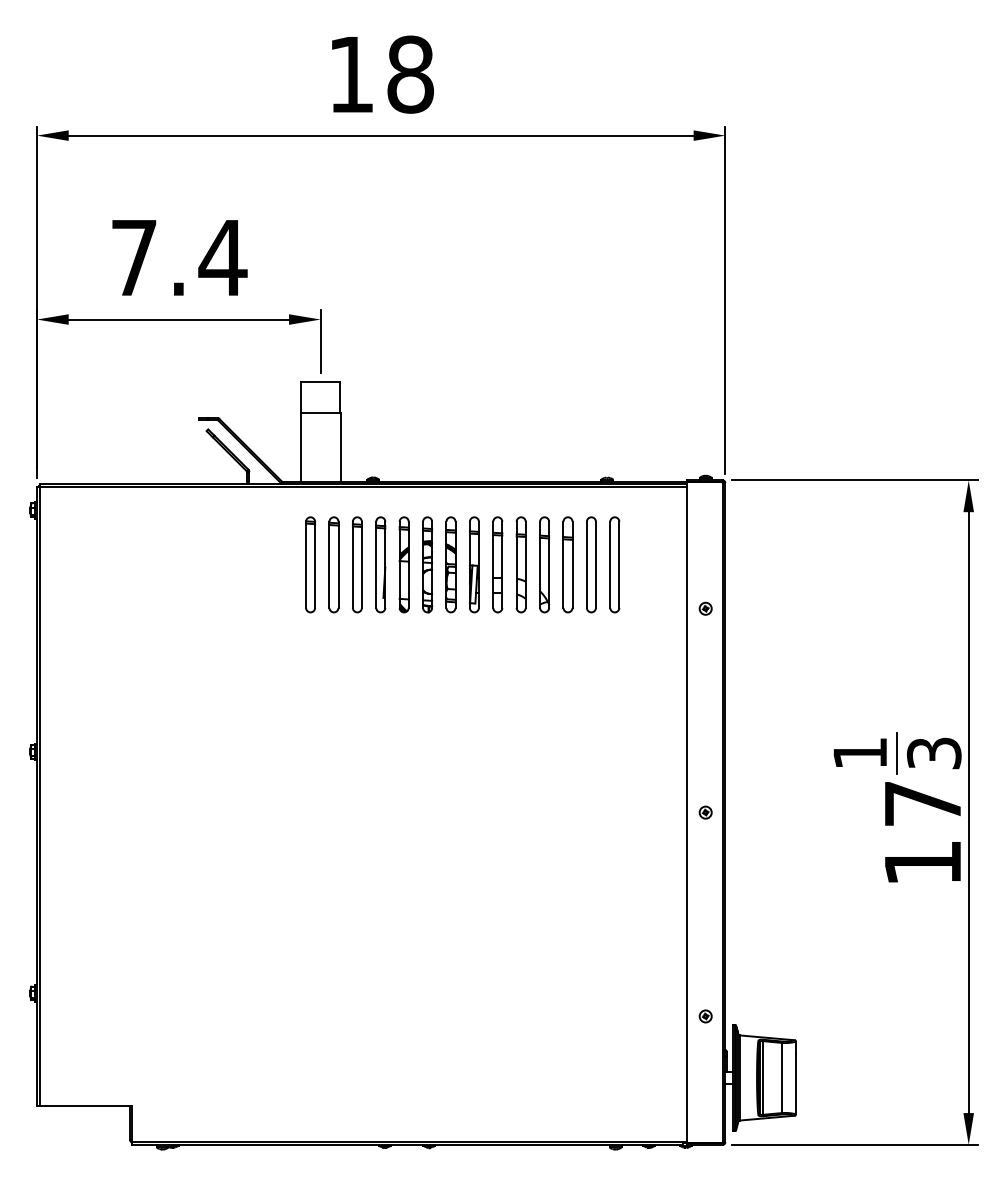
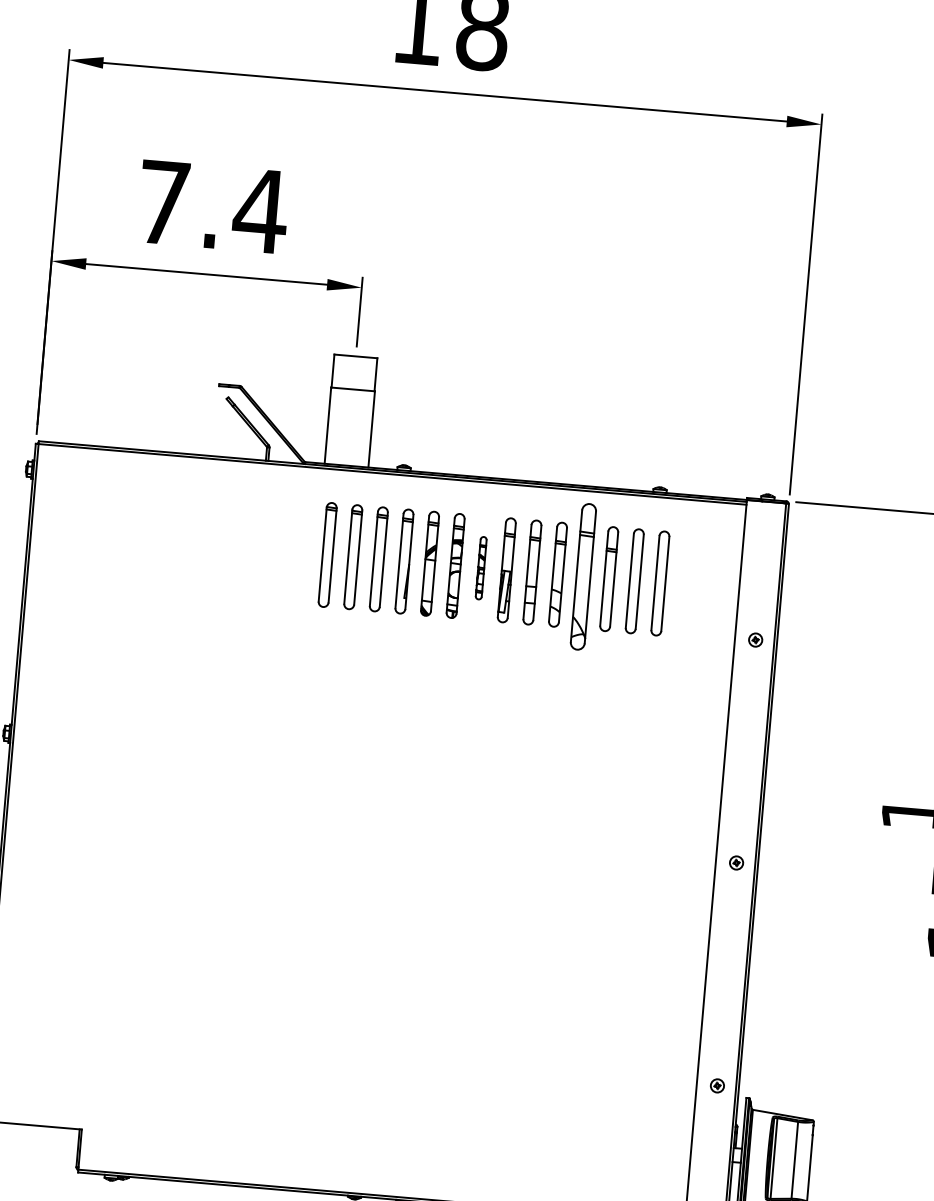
part: (450, 564) -> (480, 567), size x0.6
part: (544, 564) -> (583, 576), size x1.4

